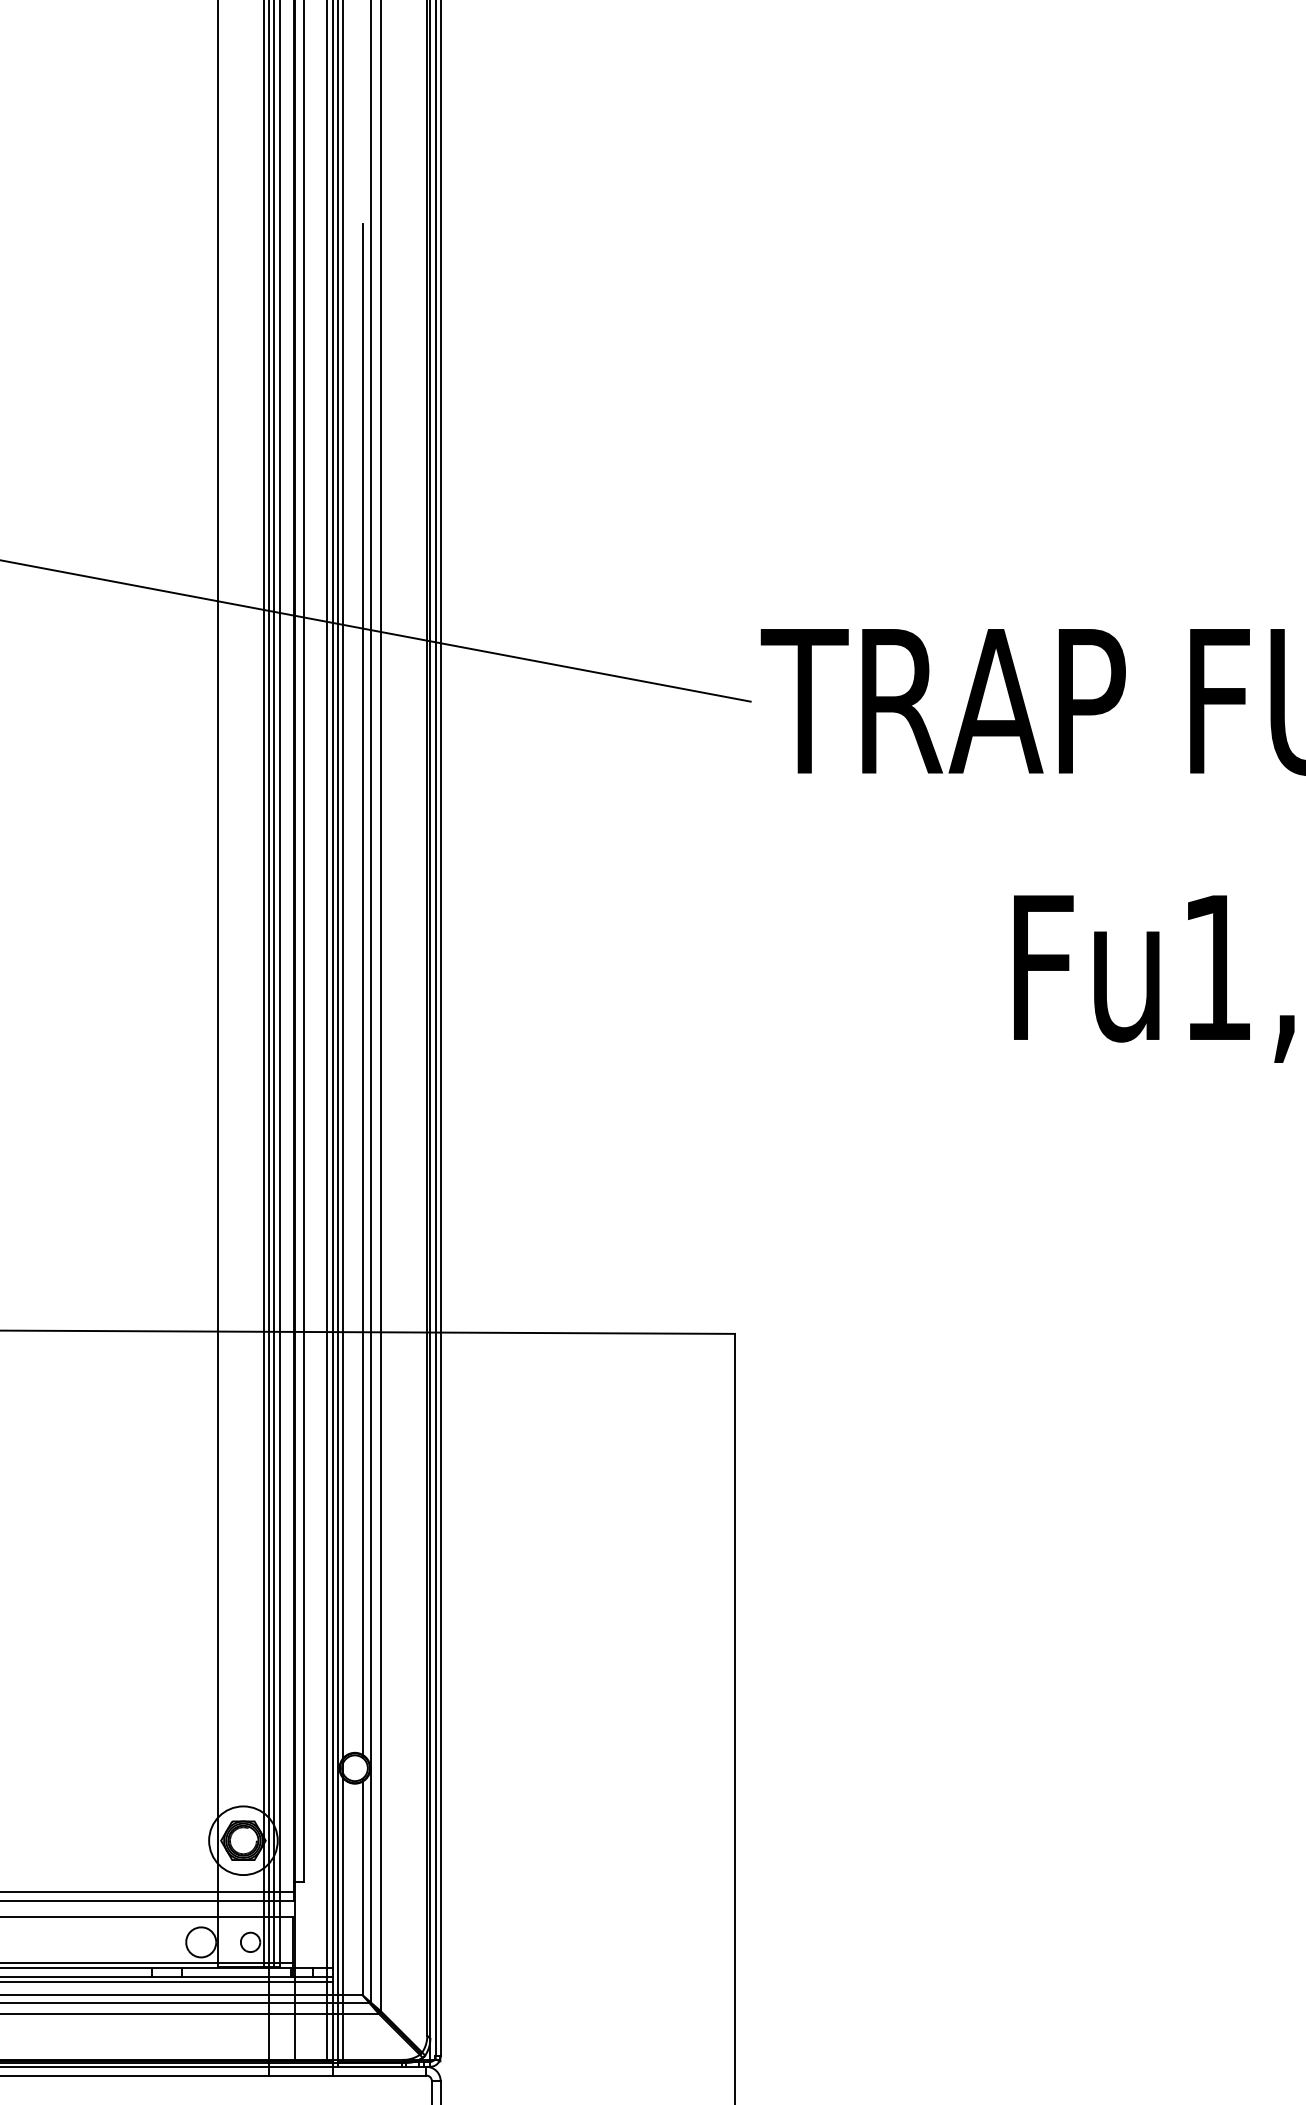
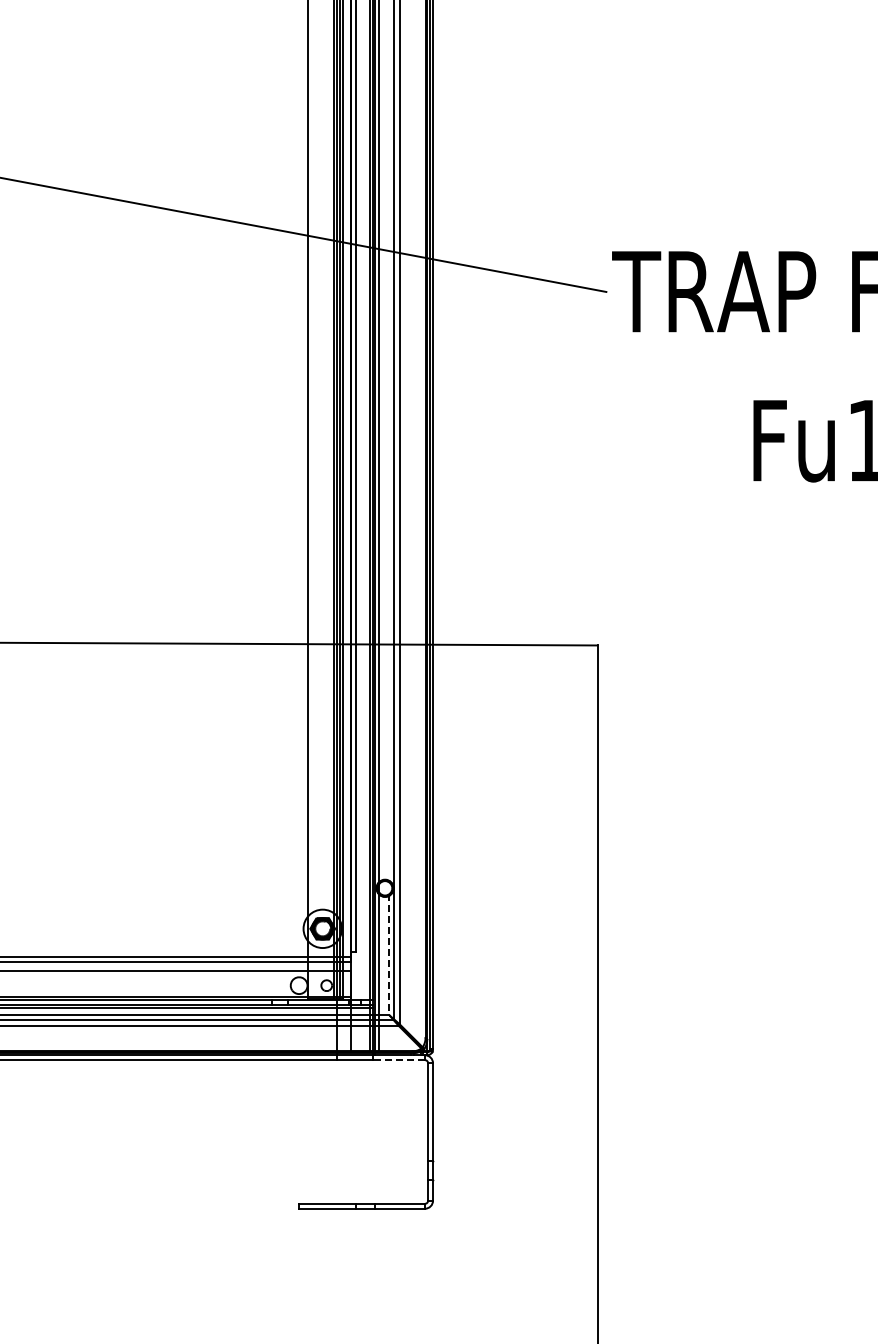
line: (362, 990) -> (389, 453), removed
line: (362, 1886) -> (389, 954), solid -> dashed
line: (378, 2076) -> (398, 1060), solid -> dashed

